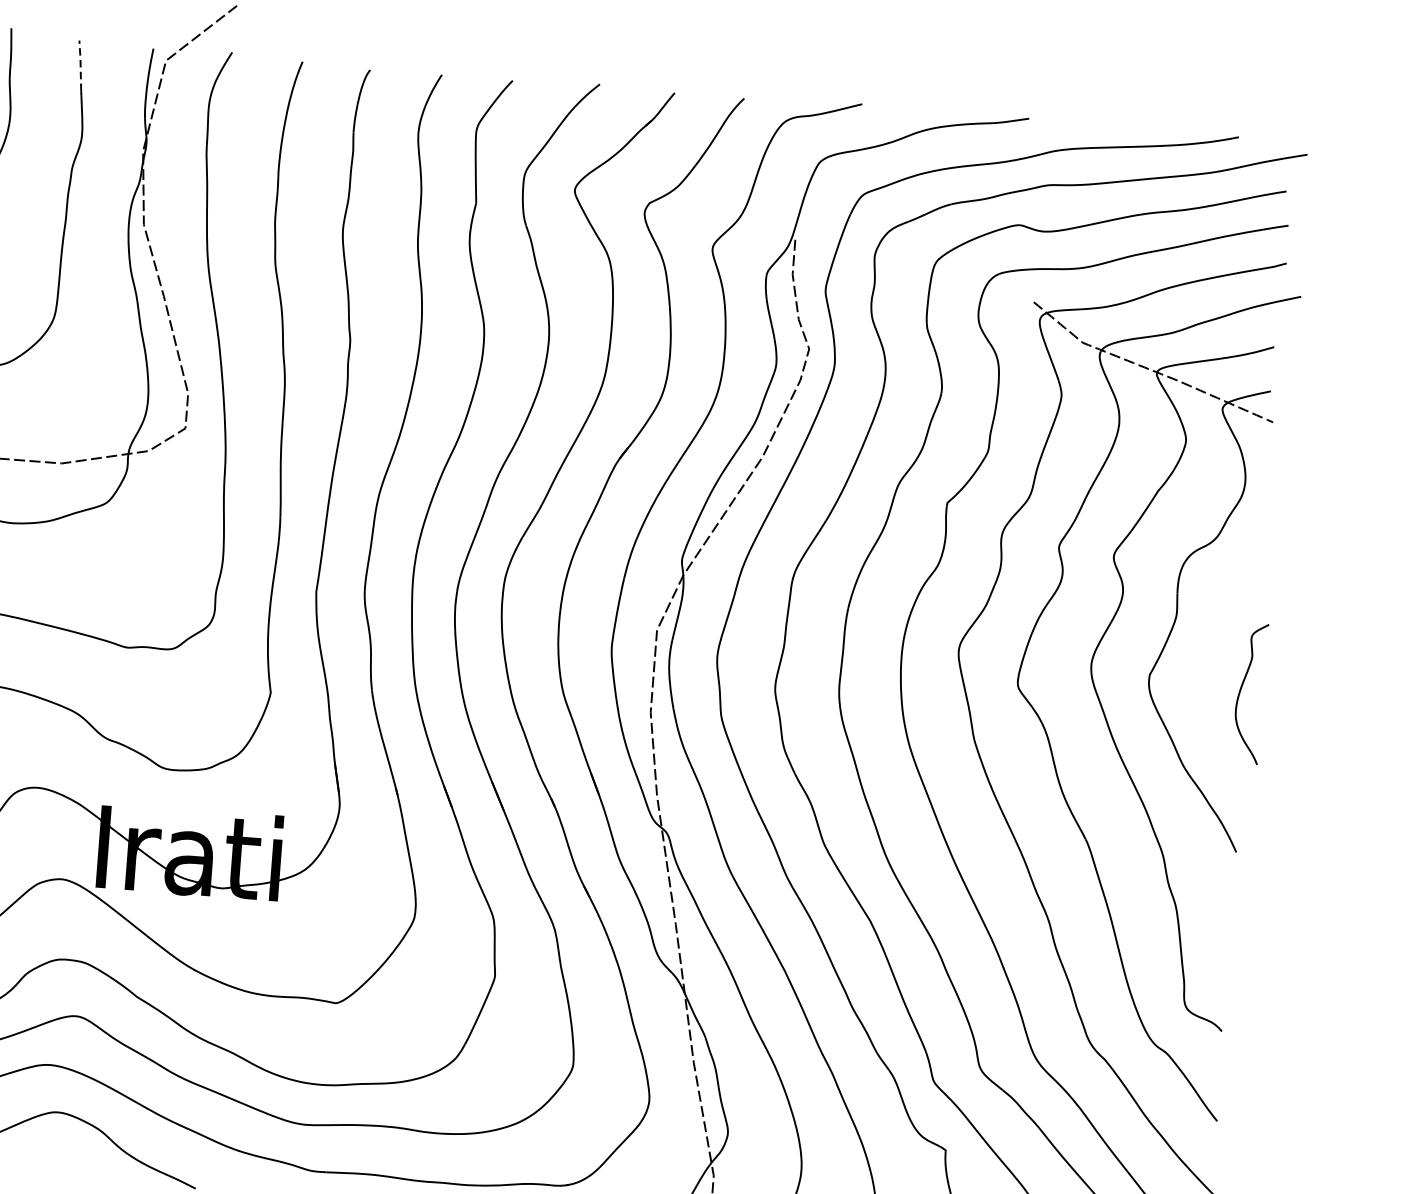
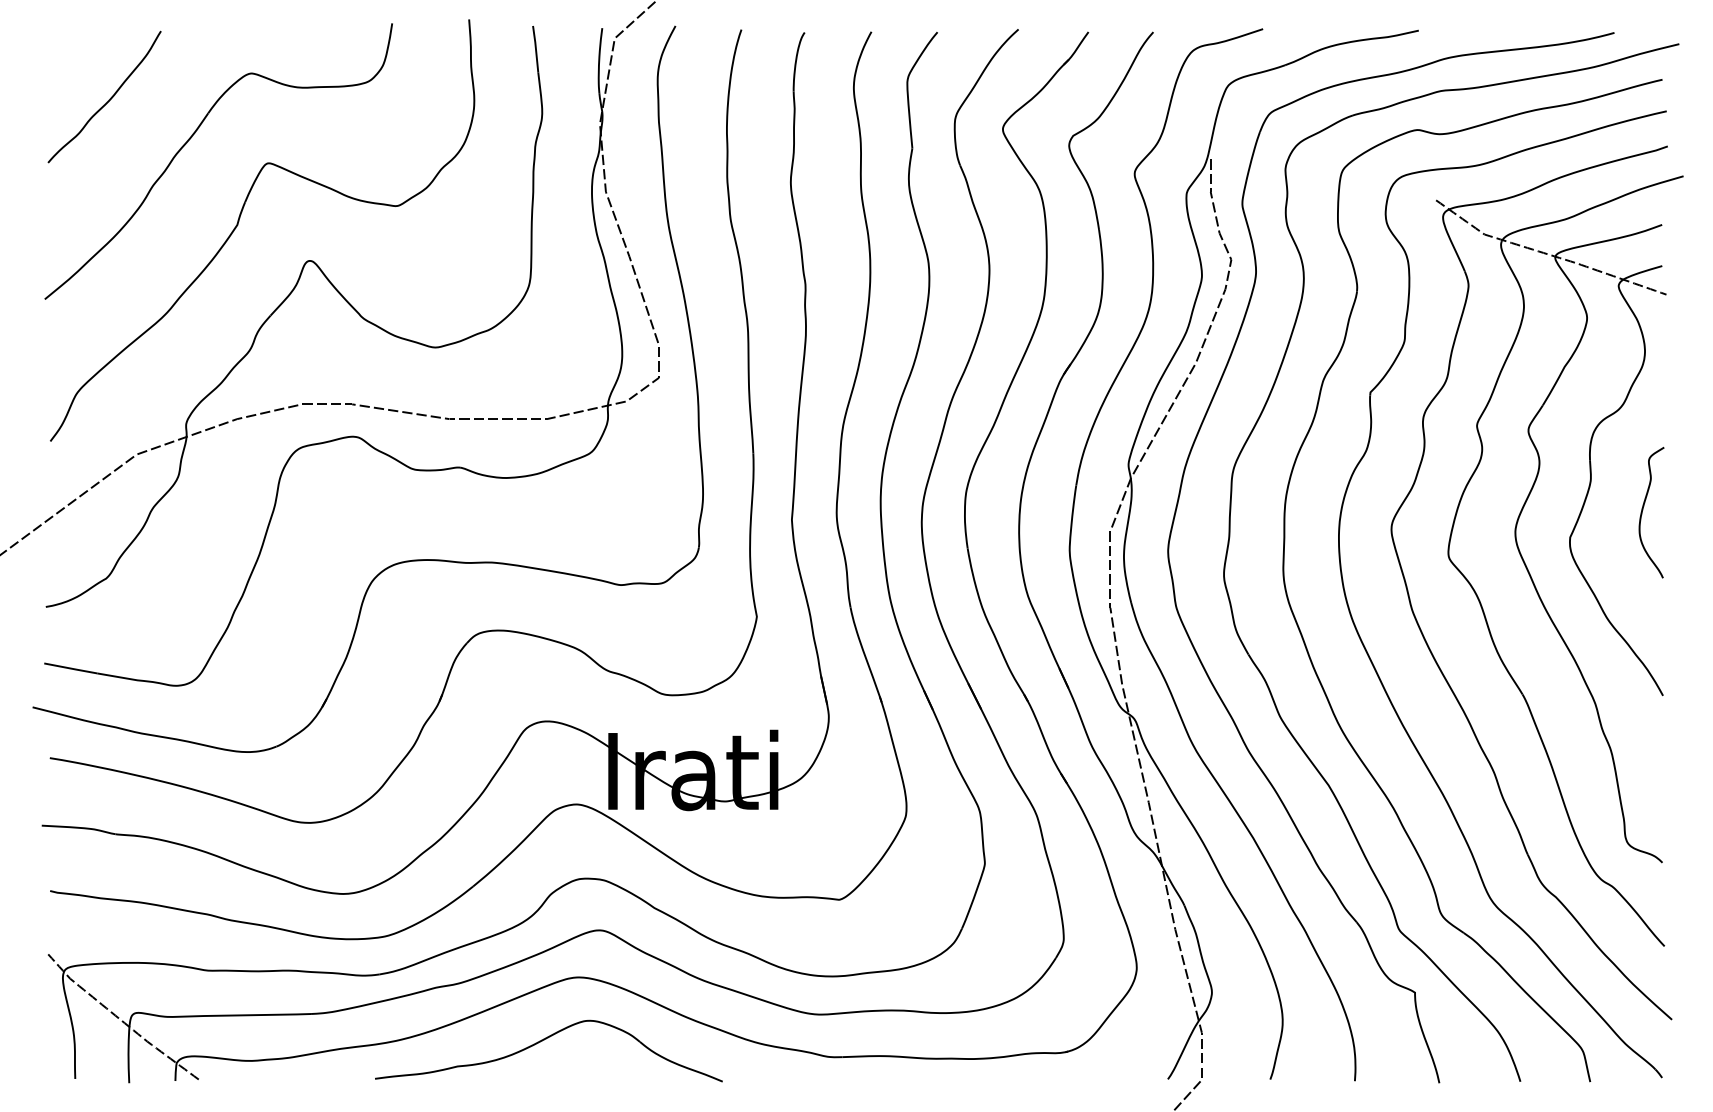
line: (80, 64) -> (535, 48), dashed -> solid
curve: (1241, 690) -> (1643, 510), moved

